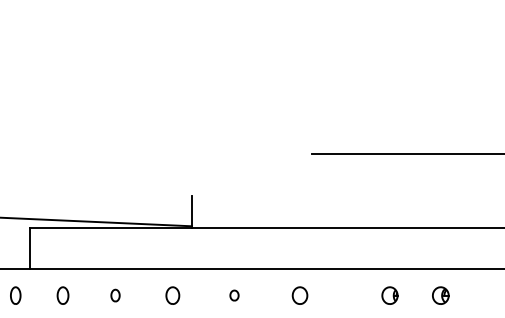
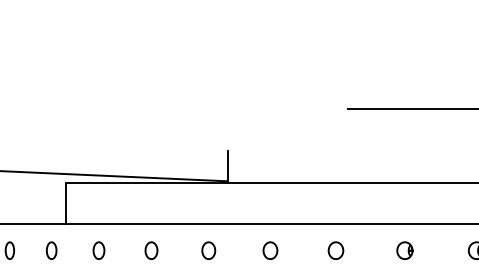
part: (115, 295) -> (151, 250), size x1.43
part: (234, 295) -> (270, 250), size x1.67
part: (389, 295) -> (404, 250), moved

